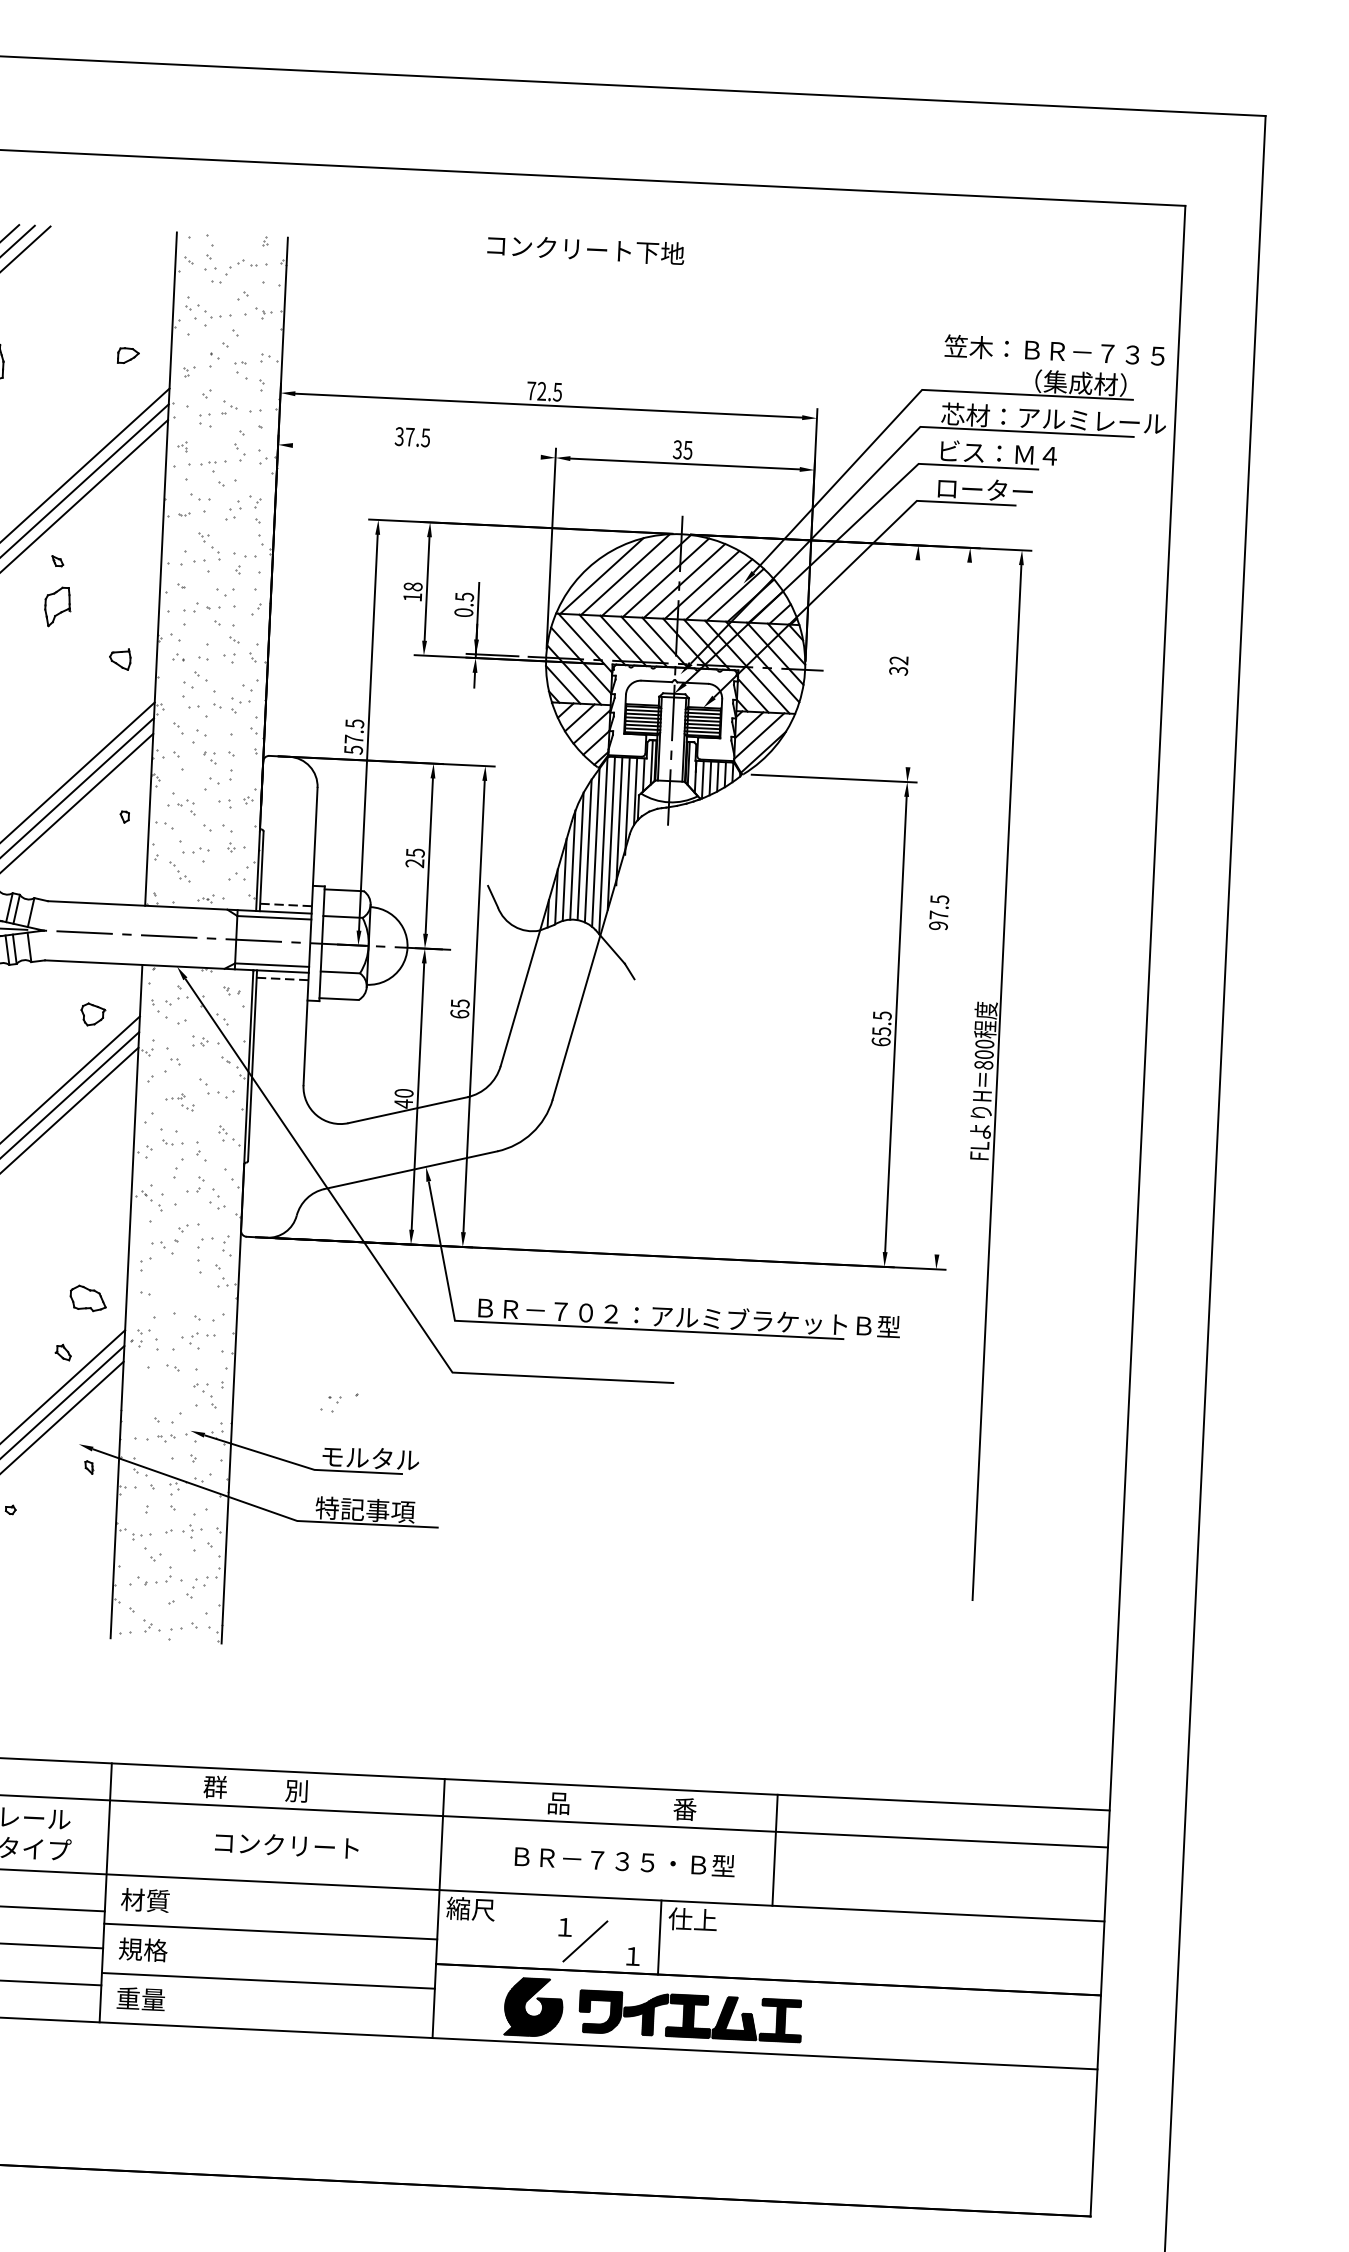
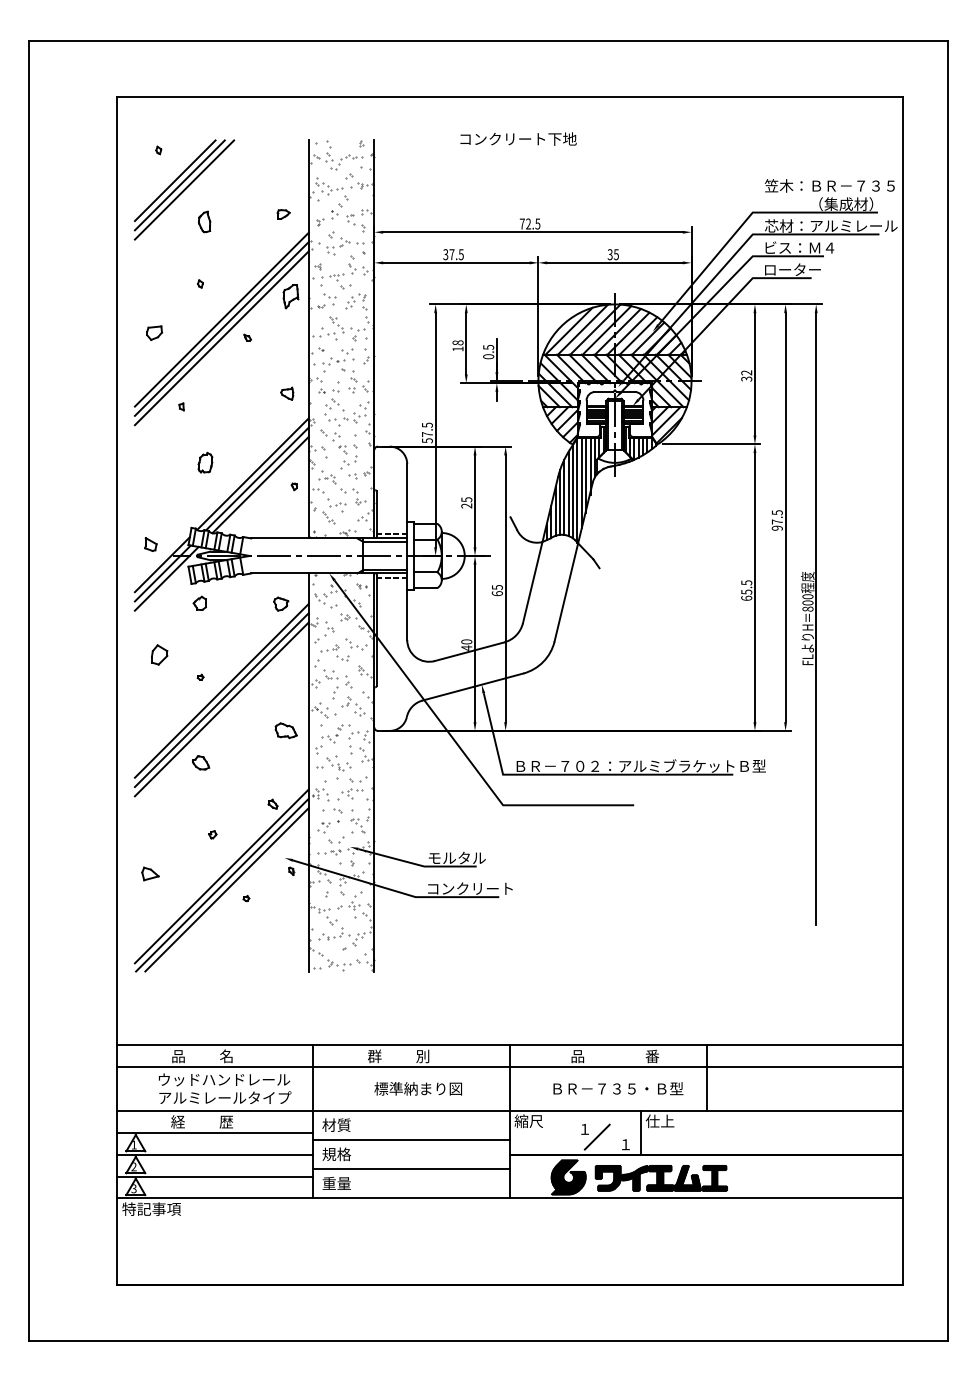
text: (585, 248) -> (518, 138), moved
line: (416, 450) -> (456, 262), added
part: (57, 606) -> (290, 296), moved
line: (912, 663) -> (754, 374), added
line: (953, 908) -> (785, 517), added
part: (179, 1100) -> (334, 652), size x1.67
part: (177, 1288) -> (338, 763), added
part: (87, 1298) -> (285, 730), moved
part: (339, 1403) -> (328, 826), moved
text: (389, 1510) -> (469, 888), 特記事項 -> コンクリート
text: (286, 1844) -> (418, 1088), コンクリート -> 標準納まり図

